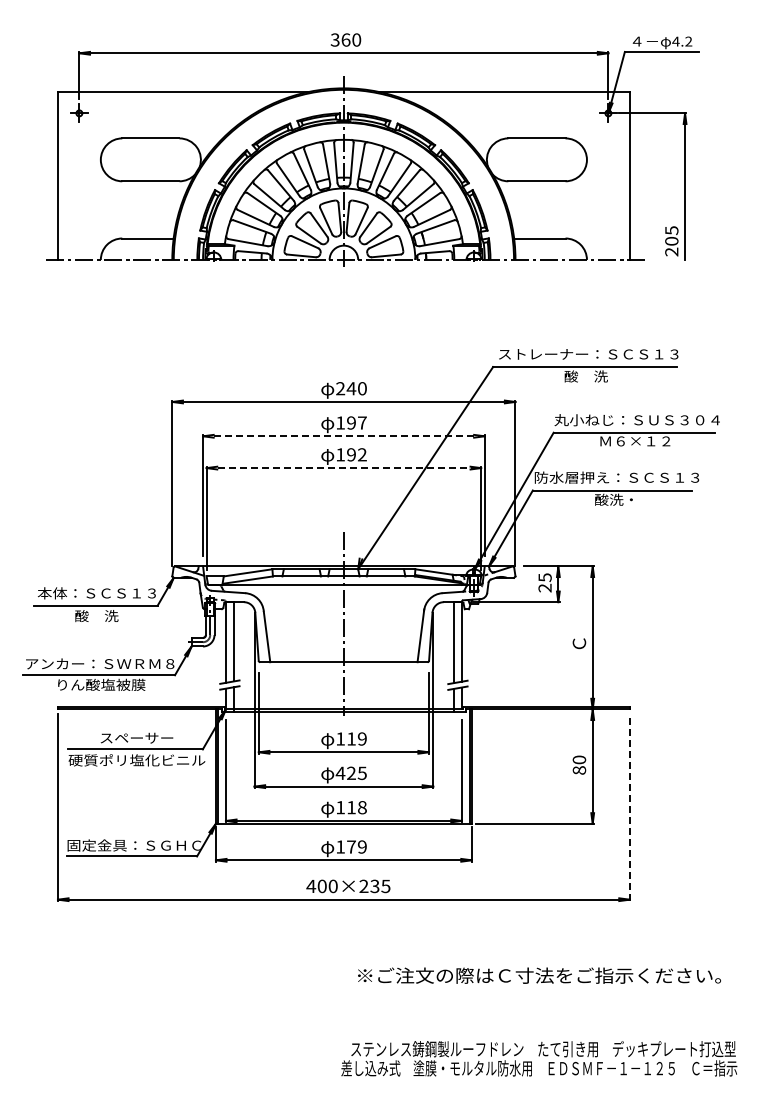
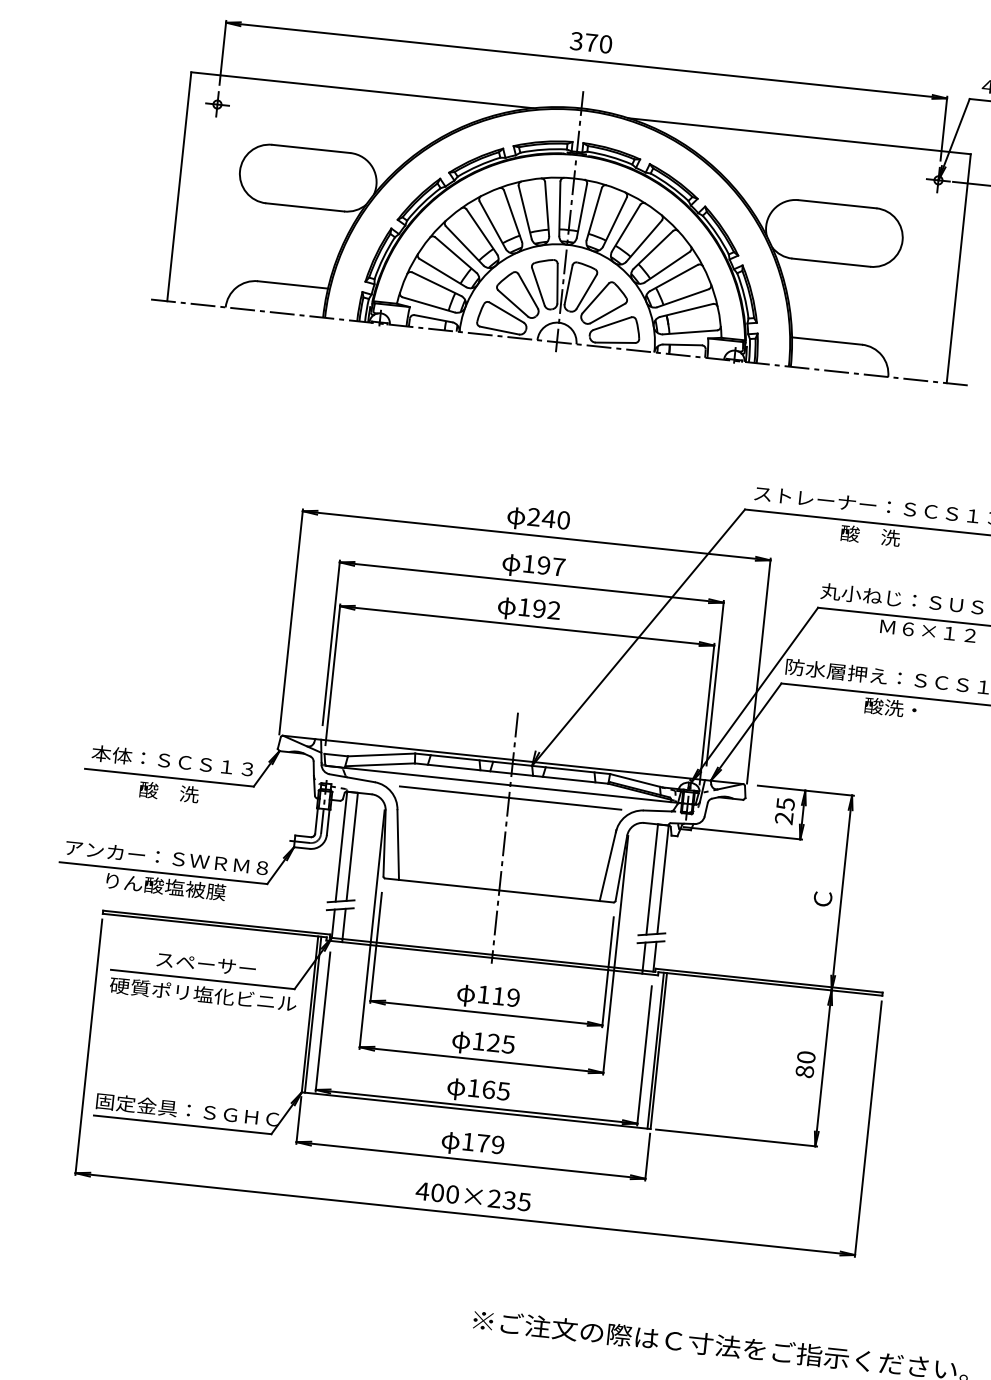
text: (345, 39) -> (590, 41), 360 -> 370
line: (343, 436) -> (531, 582), dashed -> solid
line: (344, 468) -> (527, 626), dashed -> solid
line: (344, 594) -> (509, 798), added
text: (340, 772) -> (478, 1040), 425 -> 125
text: (356, 807) -> (495, 1090), 118 -> 165
line: (629, 807) -> (867, 1129), dashed -> solid

